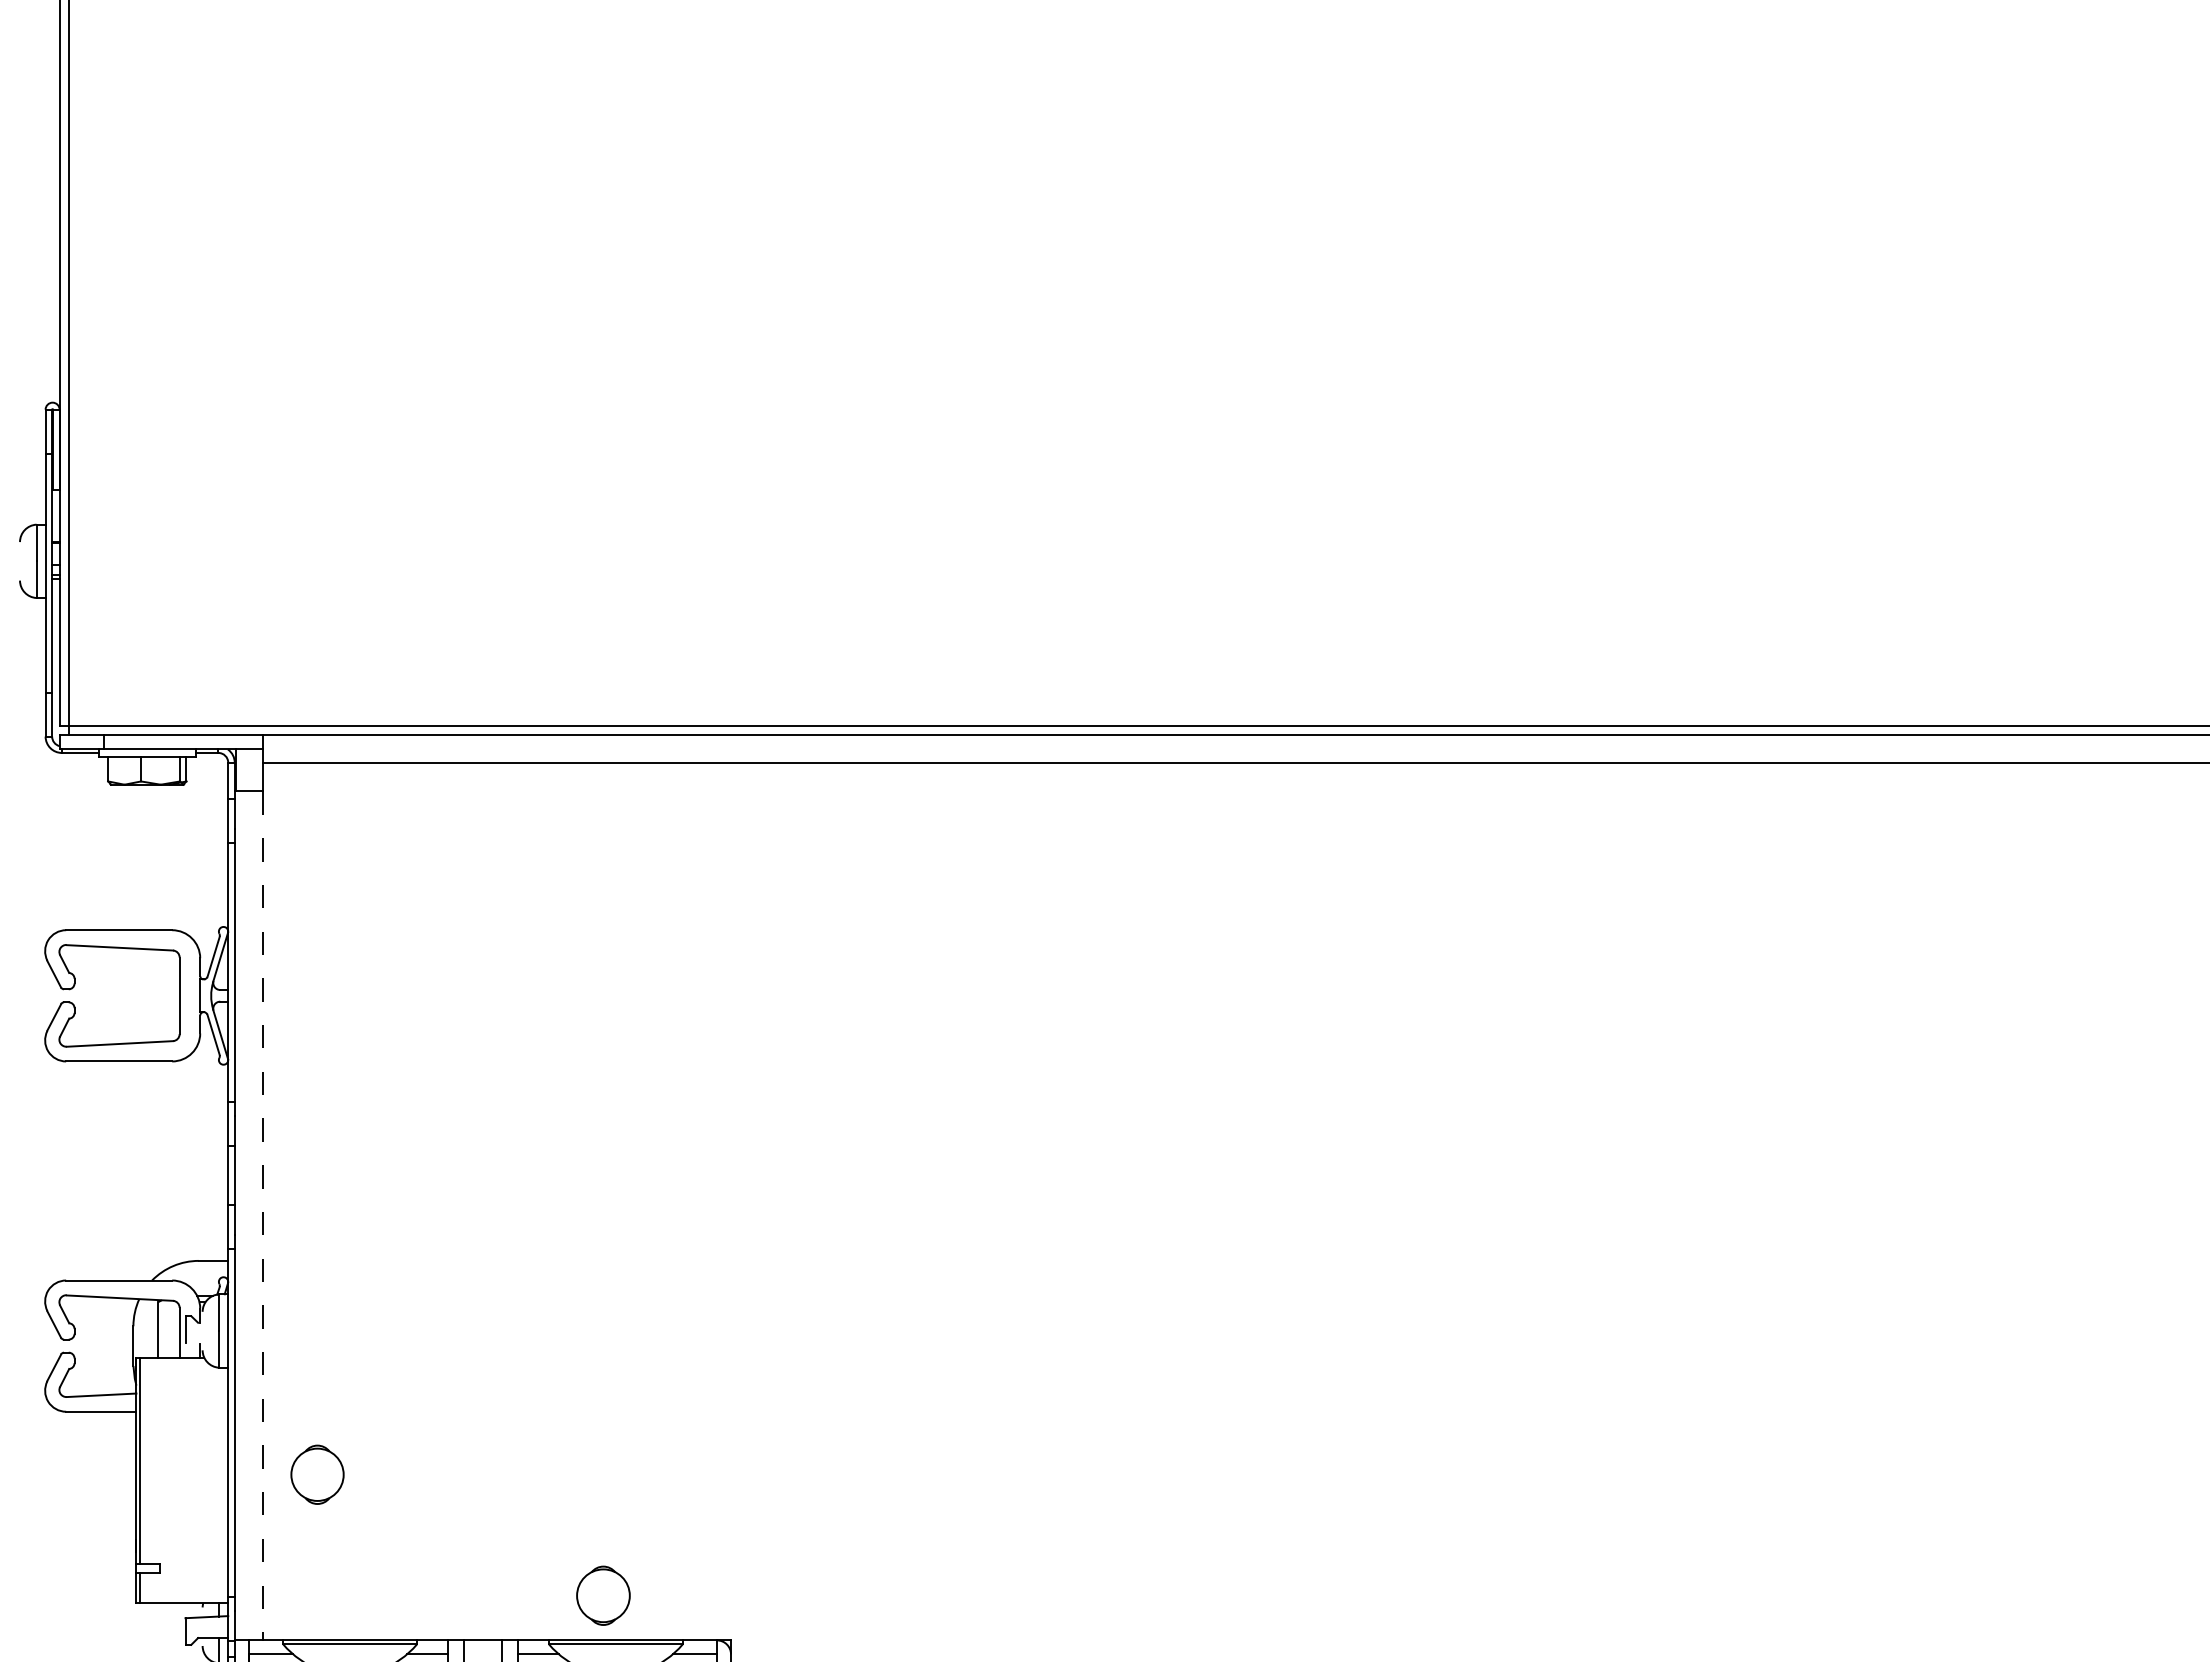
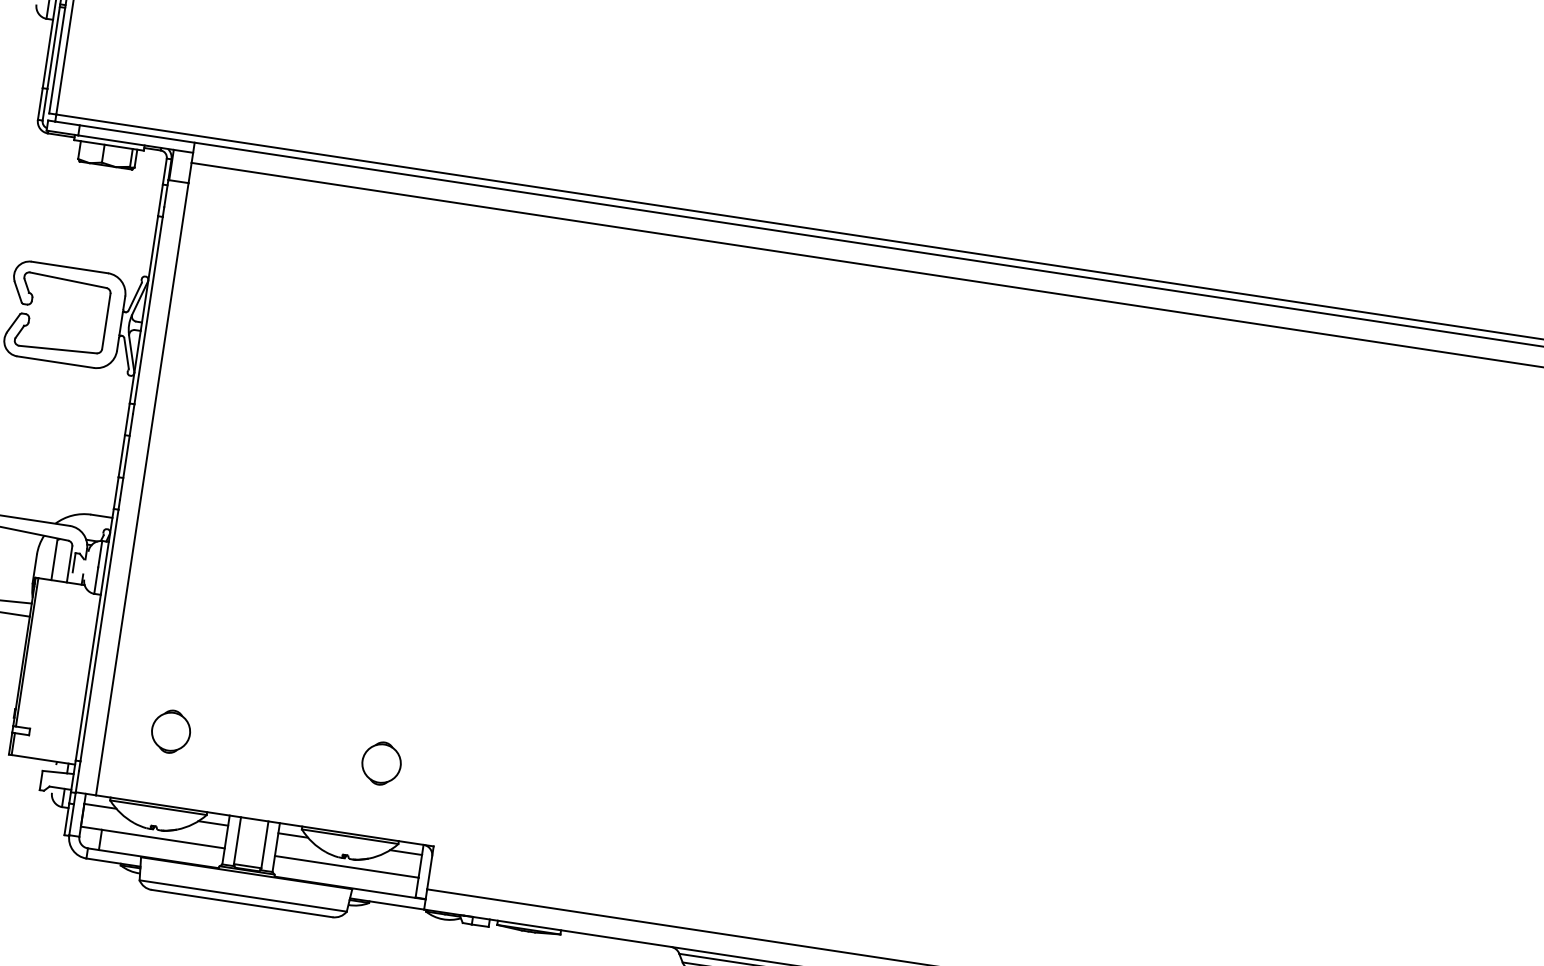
line: (262, 1216) -> (142, 489), dashed -> solid
part: (317, 1474) -> (171, 731), moved
part: (603, 1595) -> (381, 763), moved

